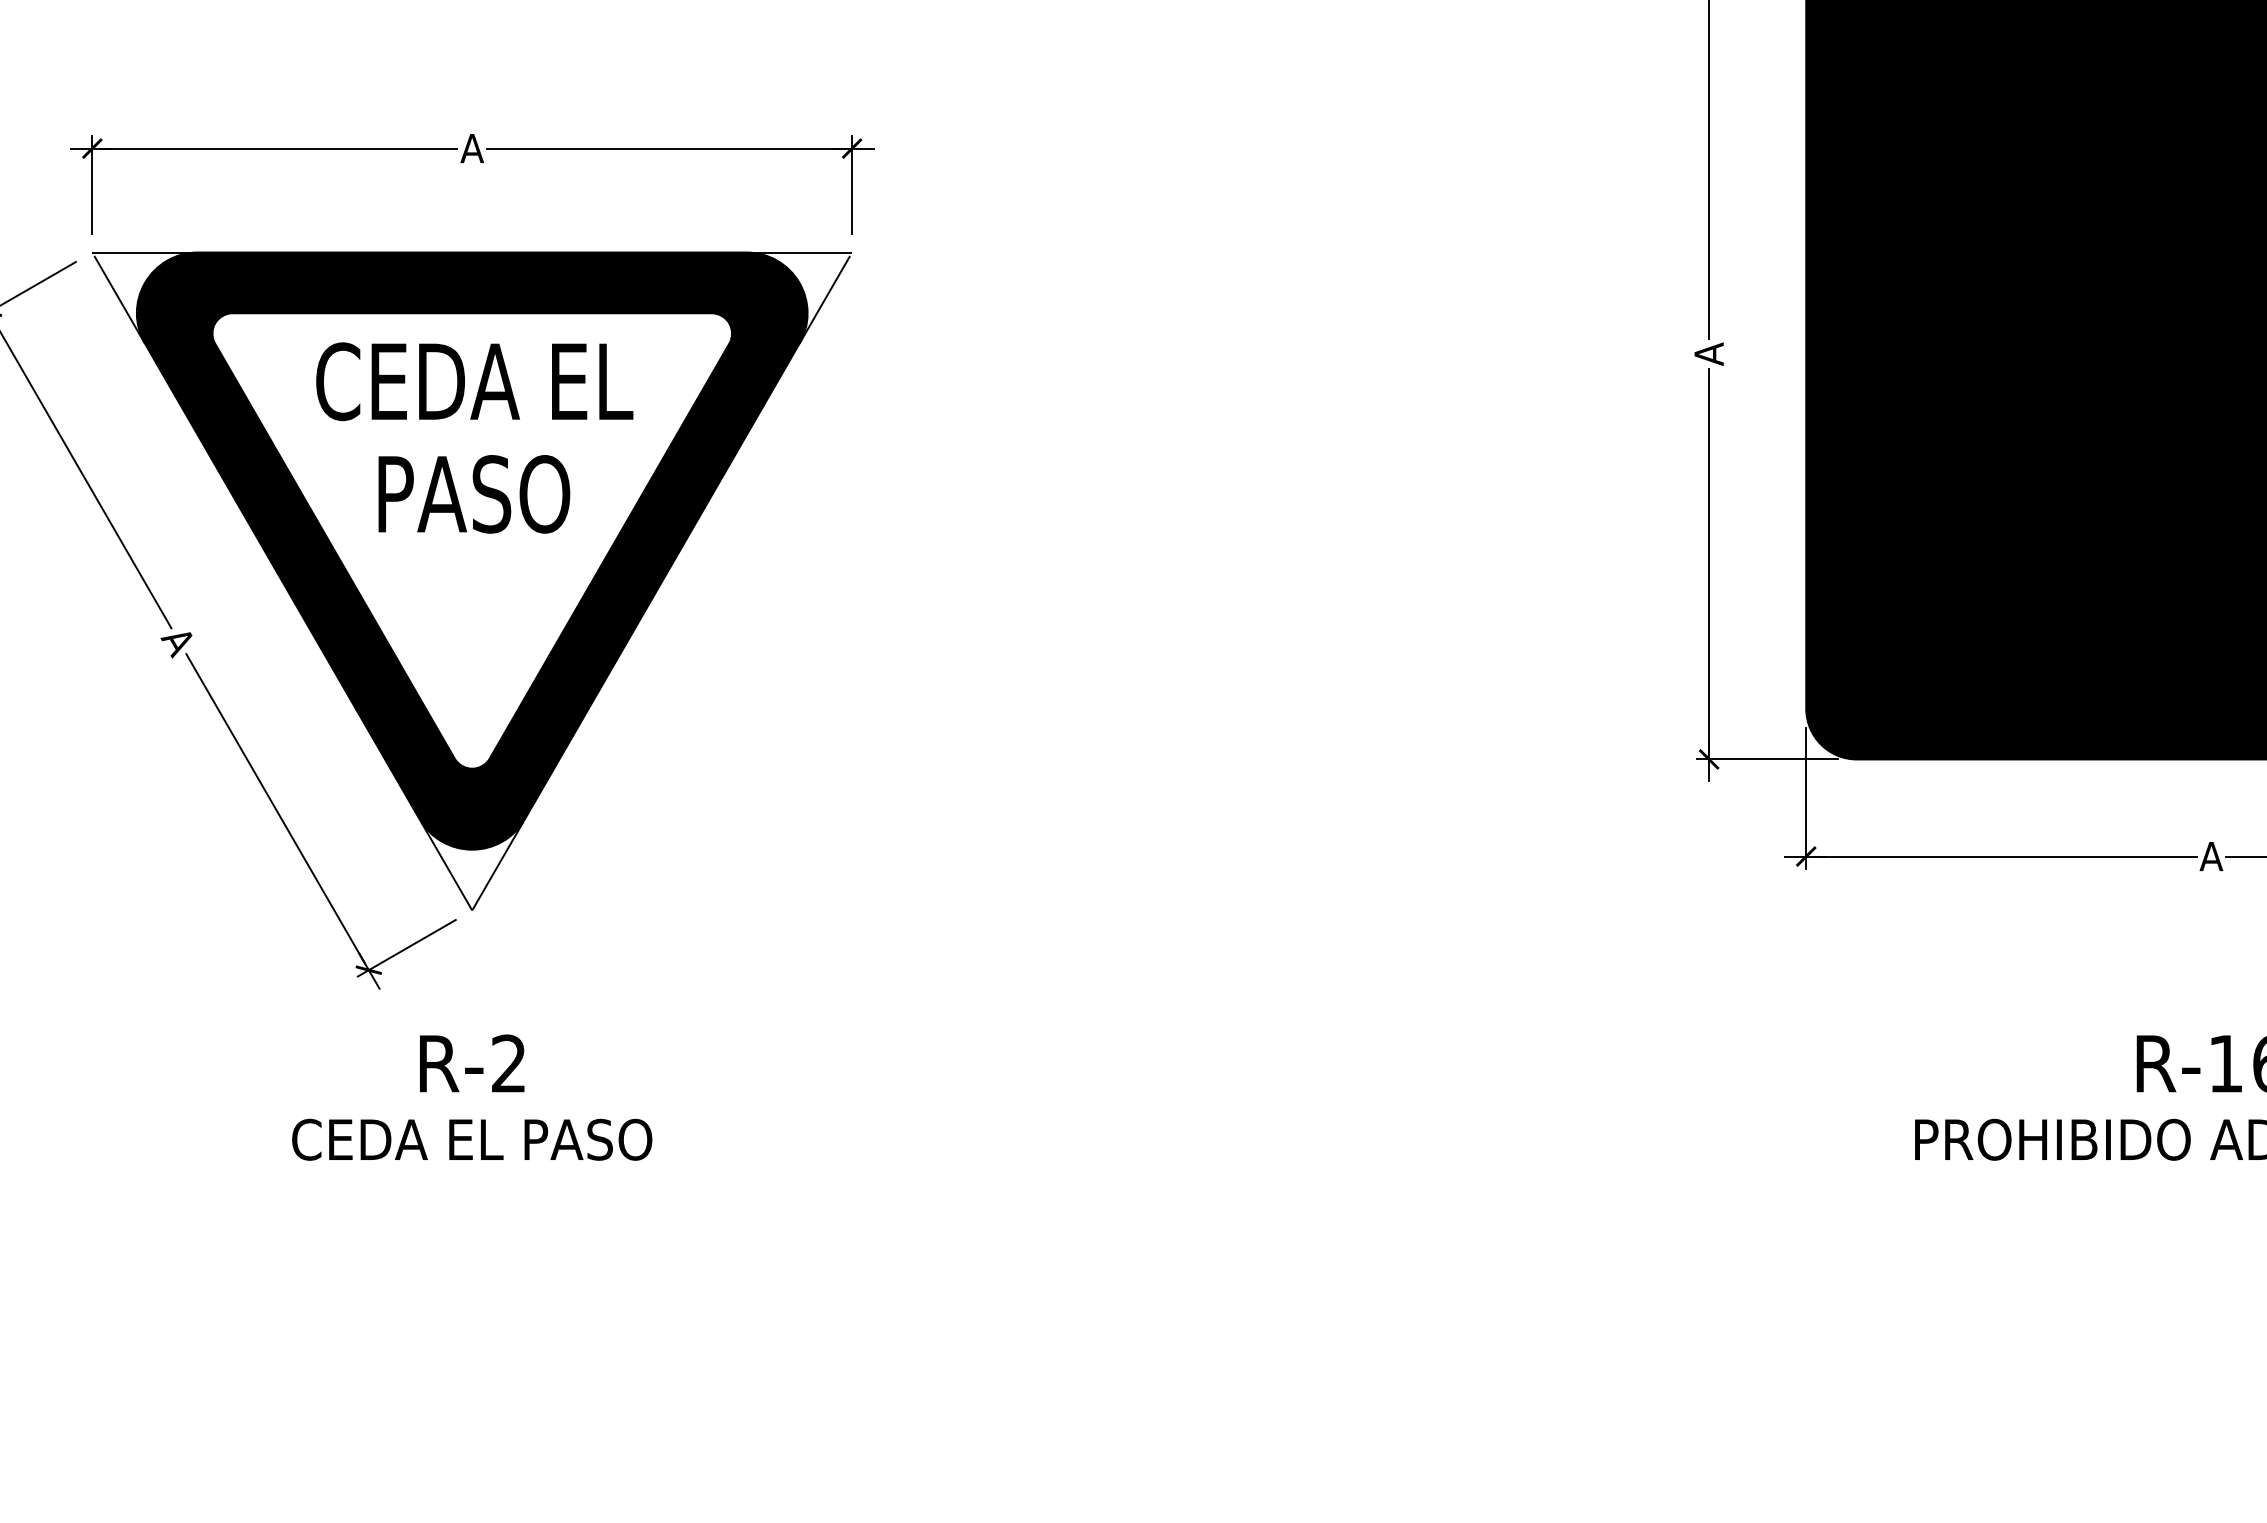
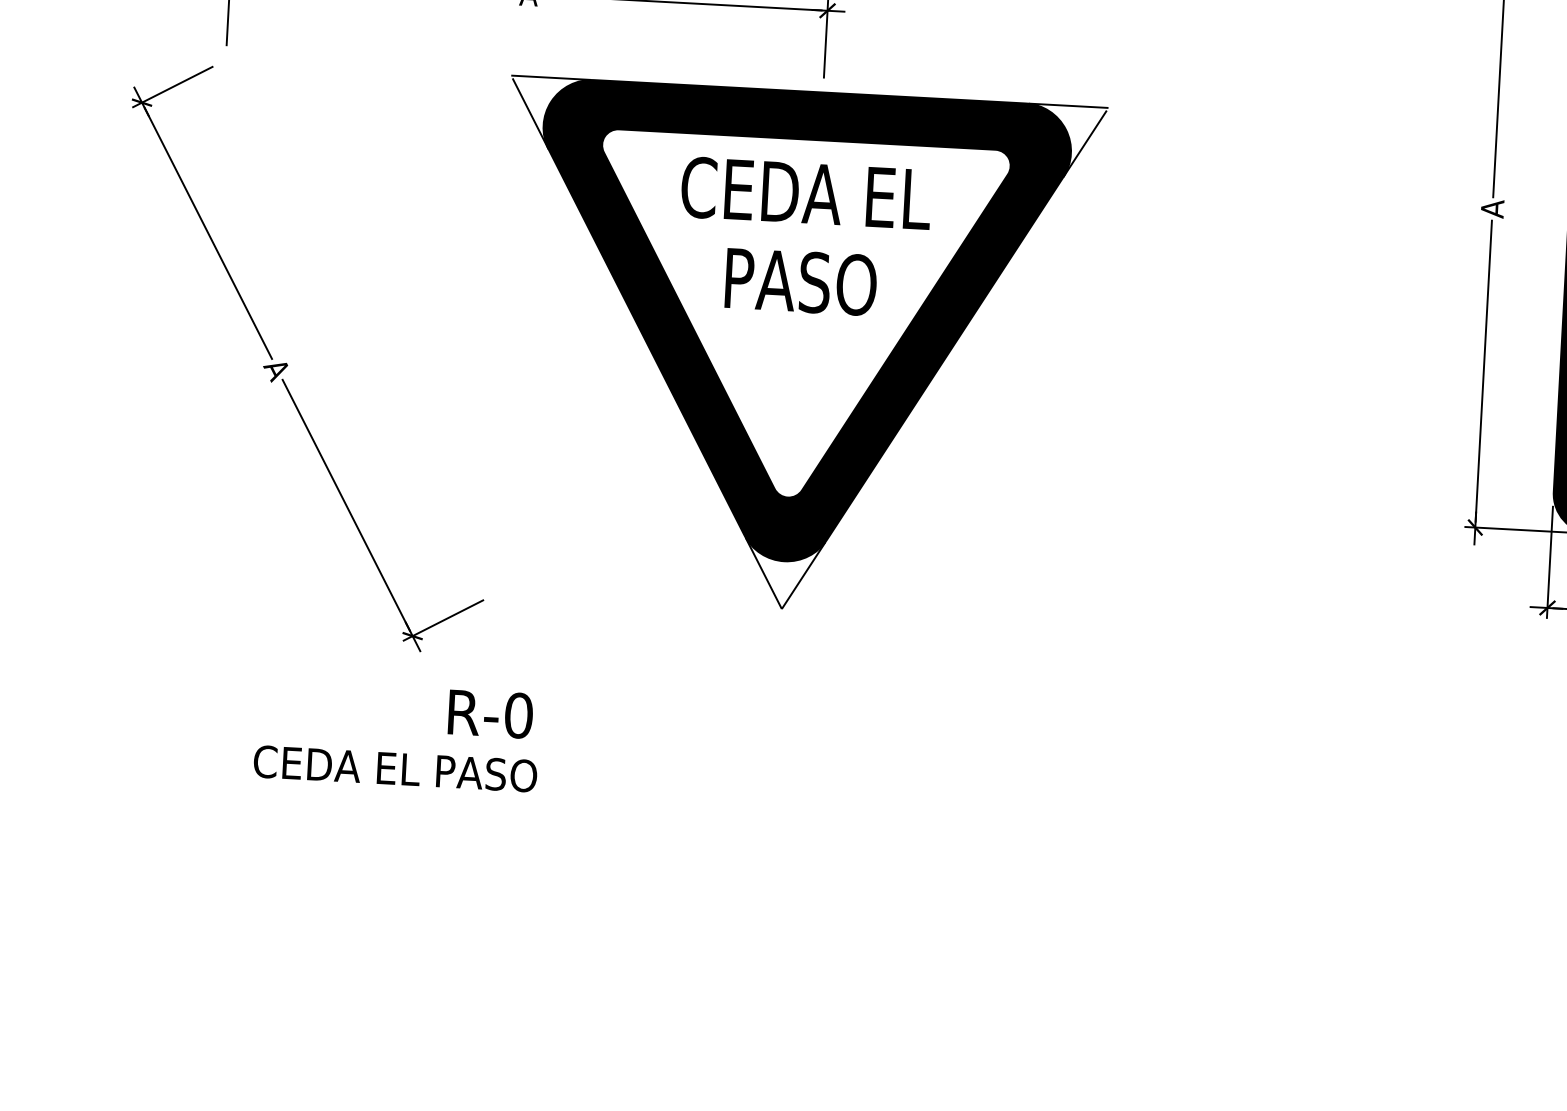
part: (471, 580) -> (795, 349), moved
text: (508, 1063) -> (518, 715), R-2 -> R-0
text: (472, 1139) -> (395, 768), moved

